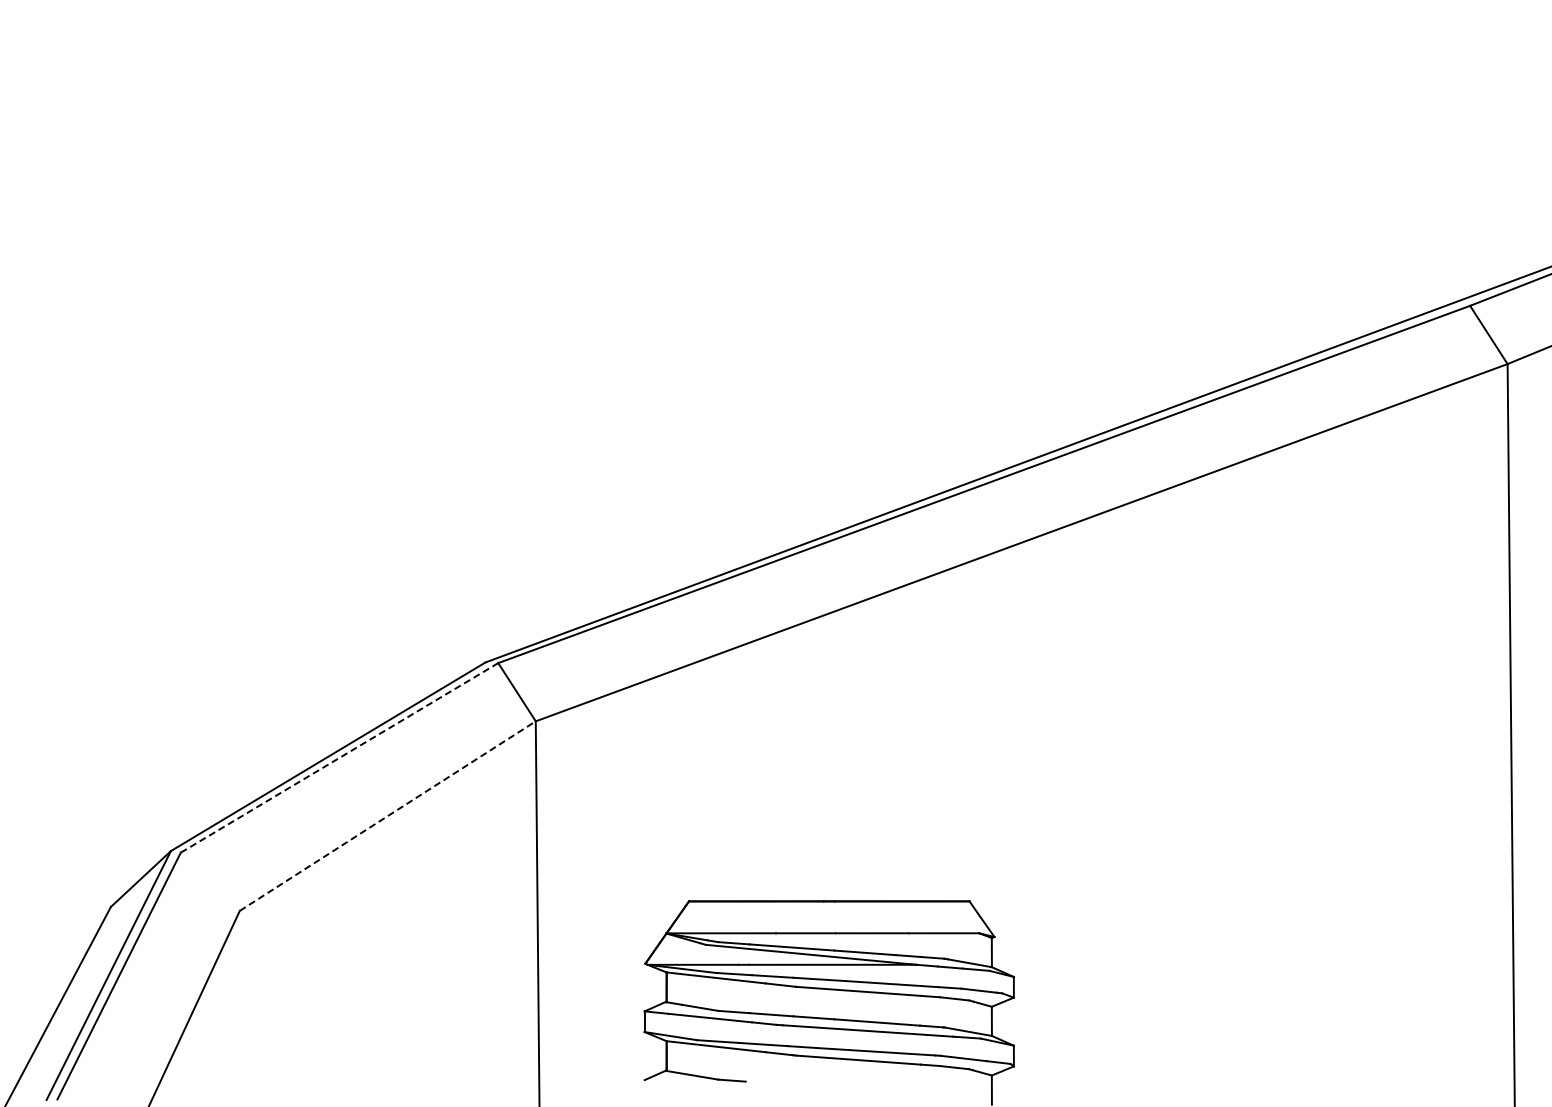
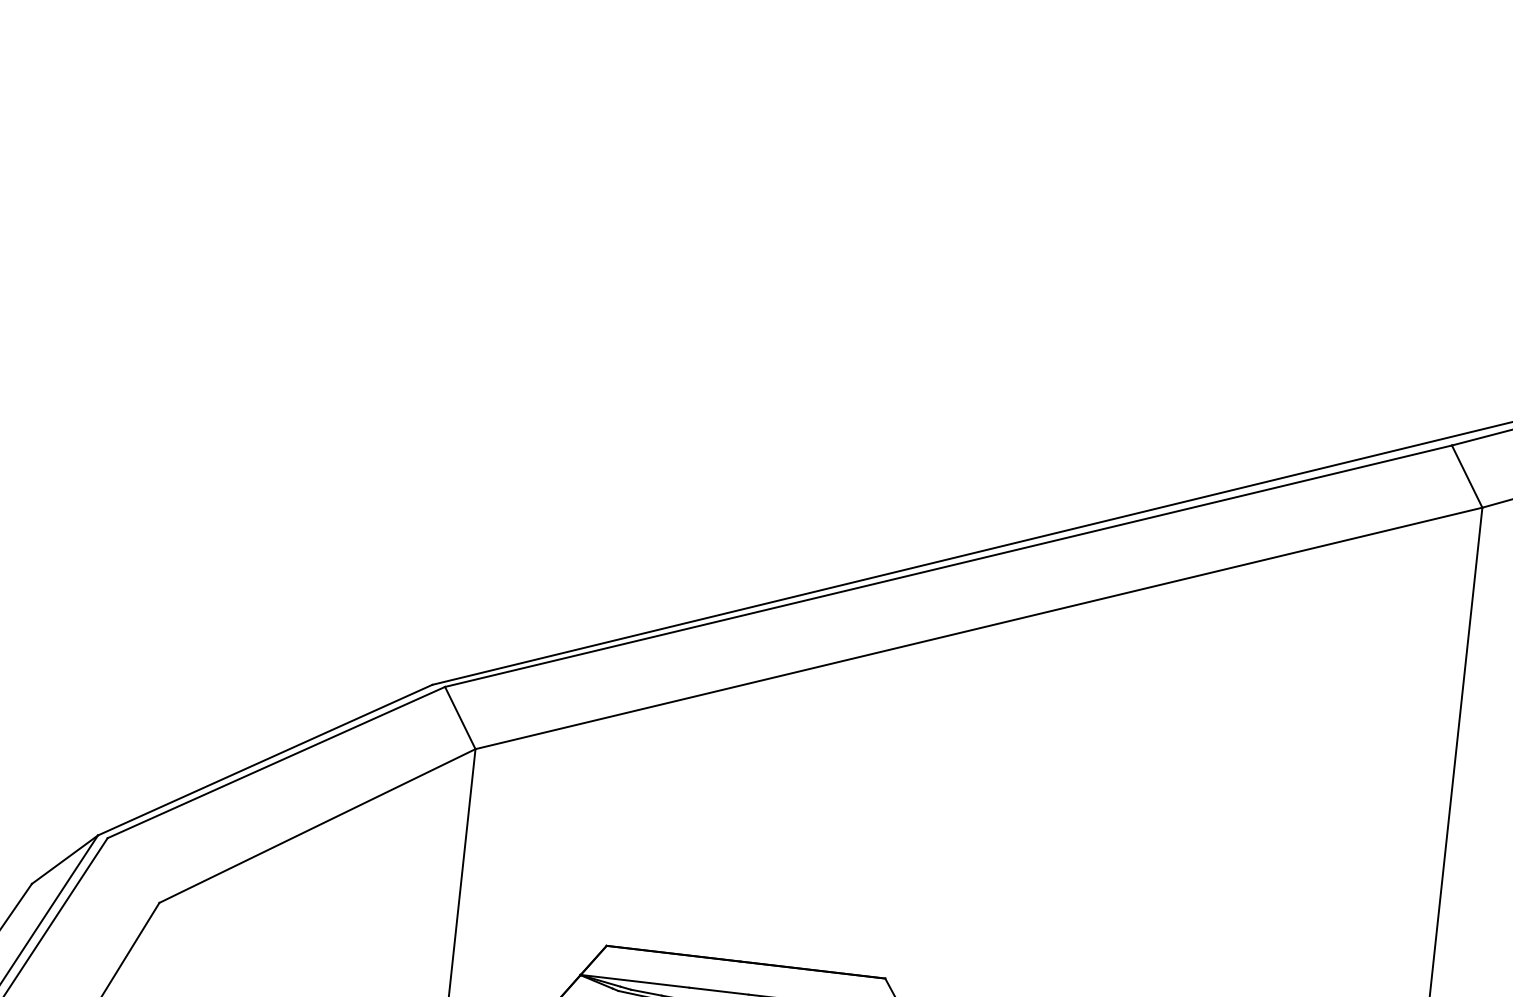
line: (339, 757) -> (276, 762), dashed -> solid
line: (387, 816) -> (317, 826), dashed -> solid

